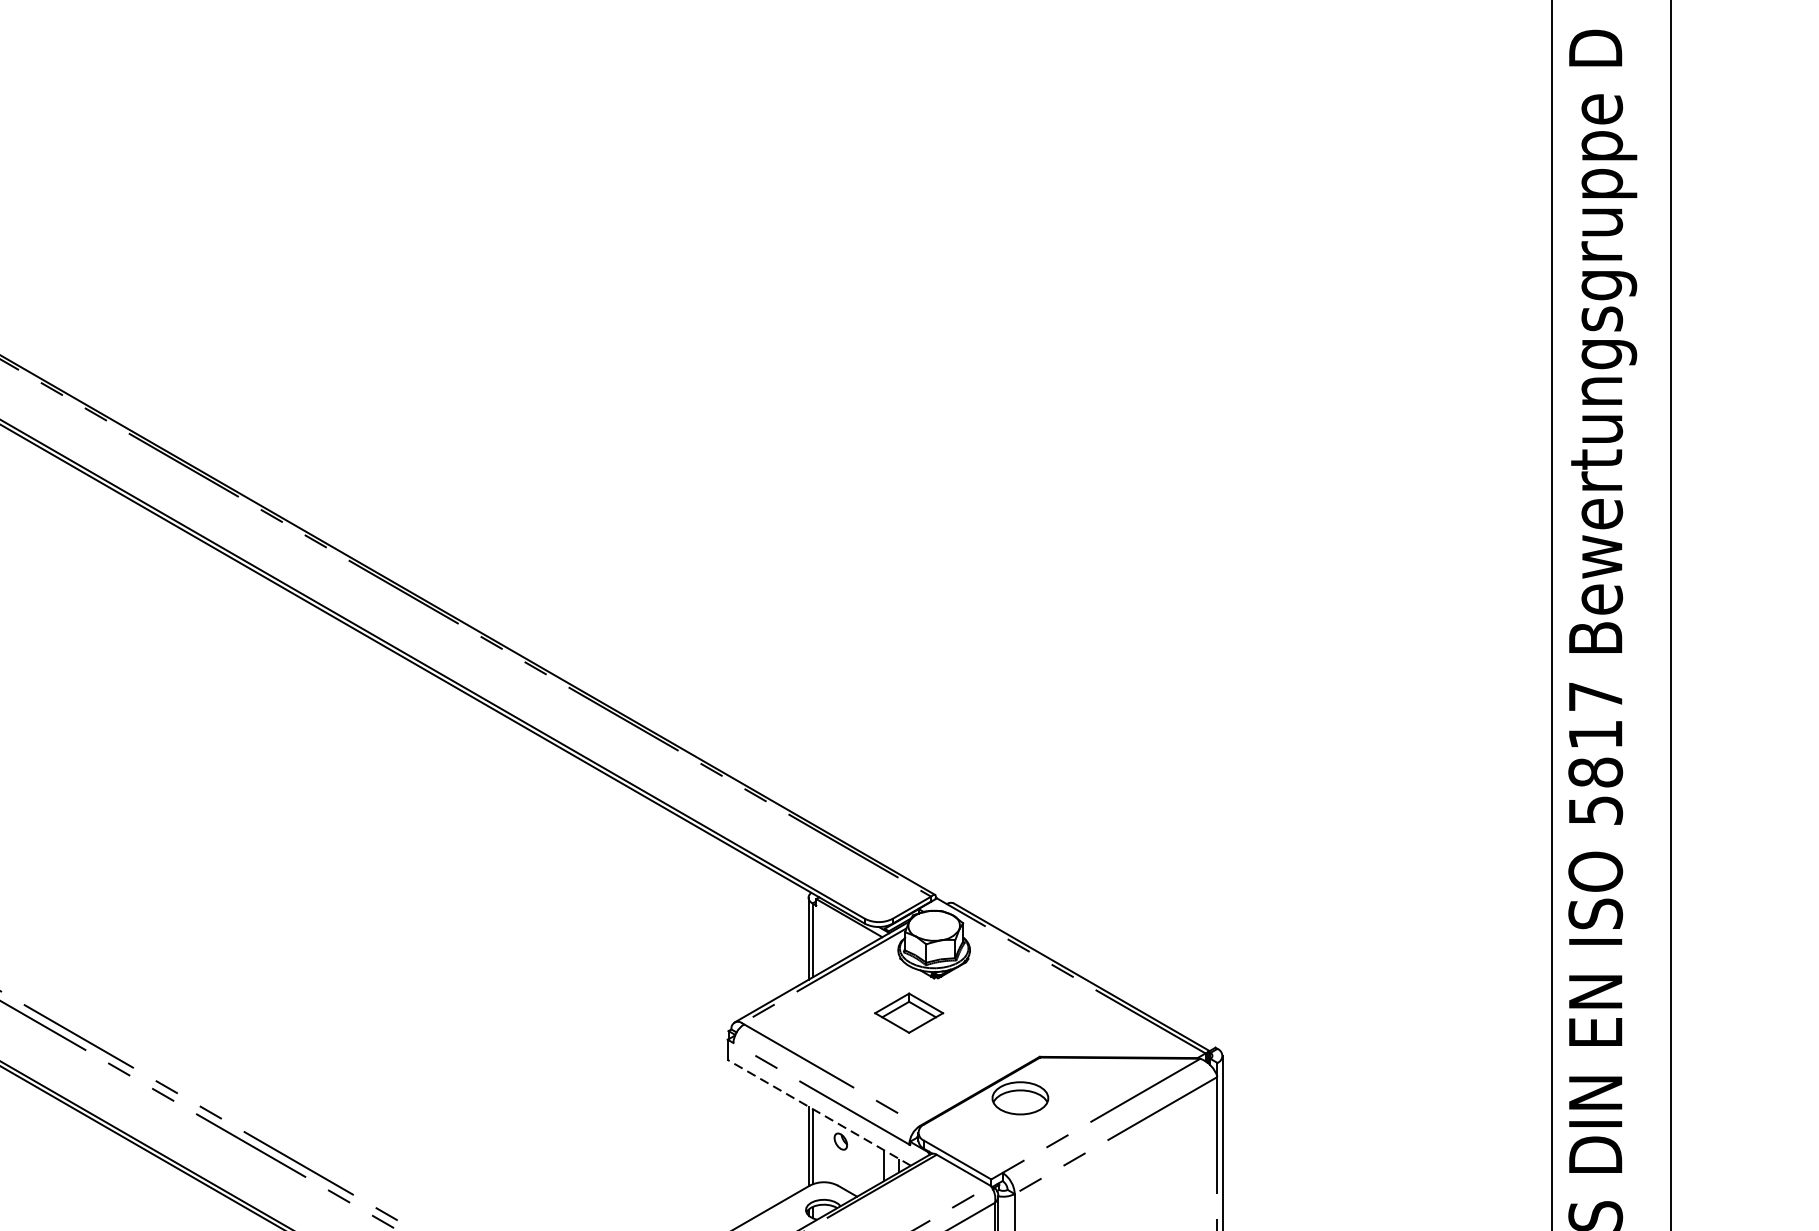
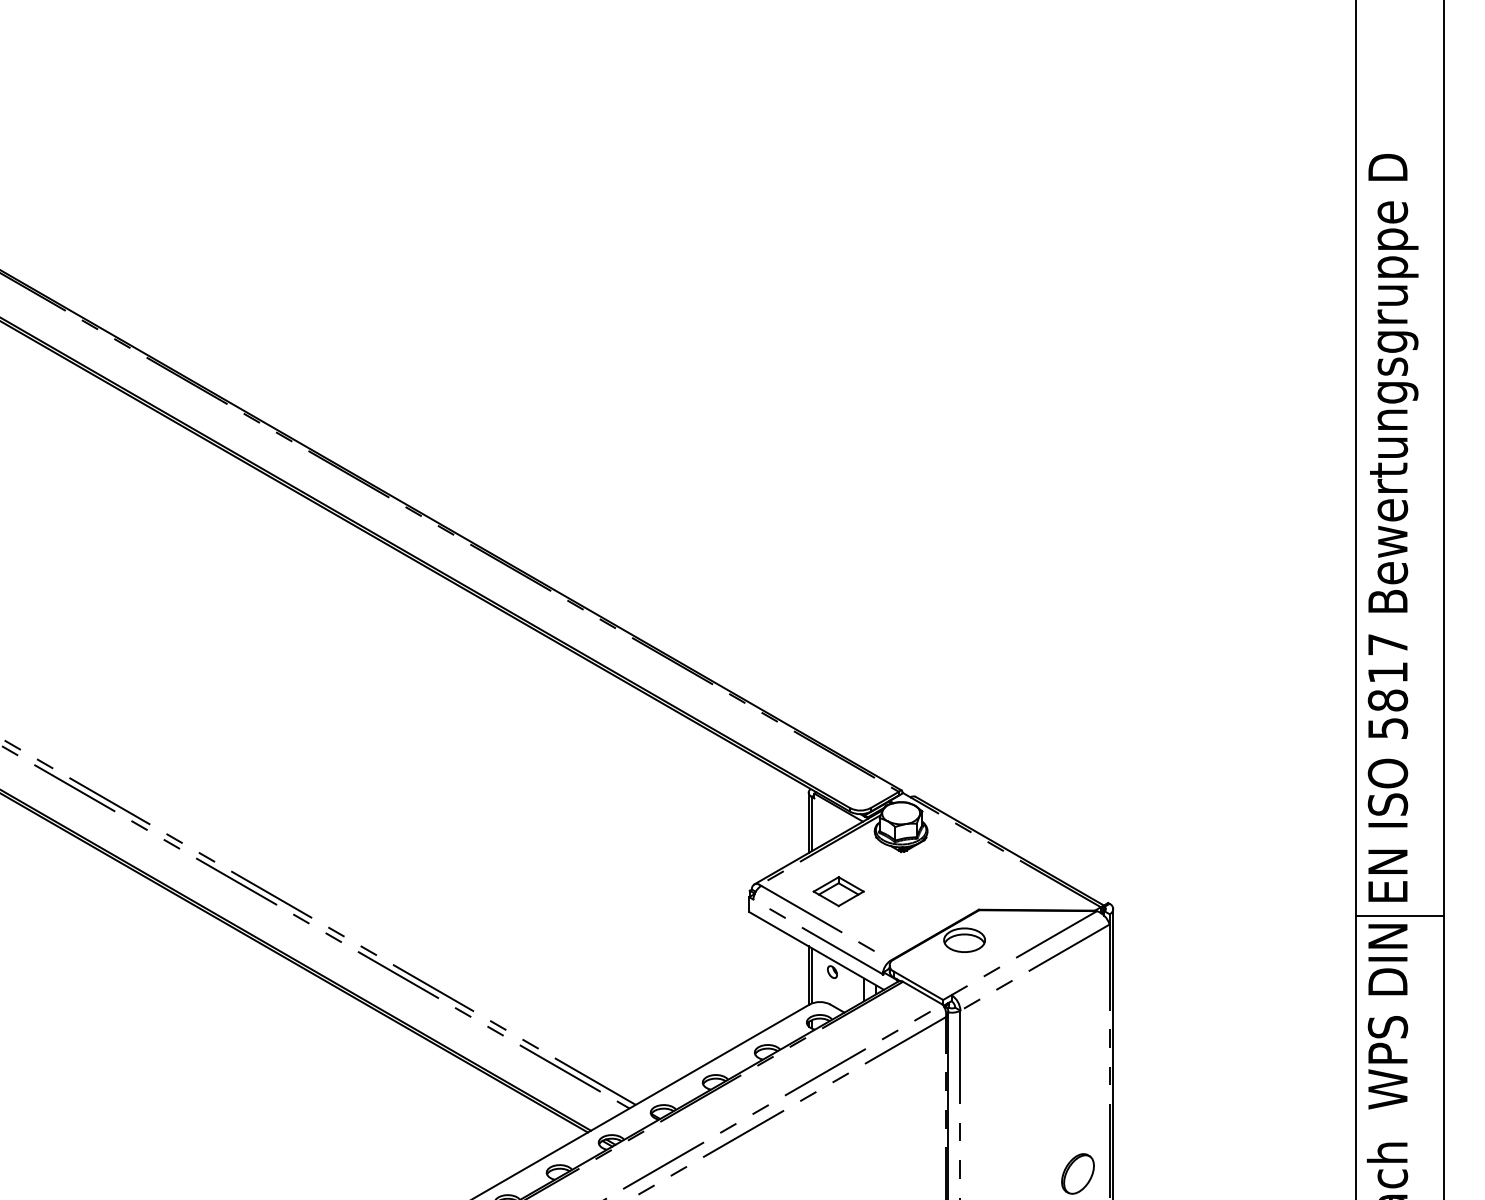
part: (908, 1013) -> (838, 891), moved
line: (1611, 1066) -> (1399, 916), added
line: (819, 1112) -> (816, 950), dashed -> solid

